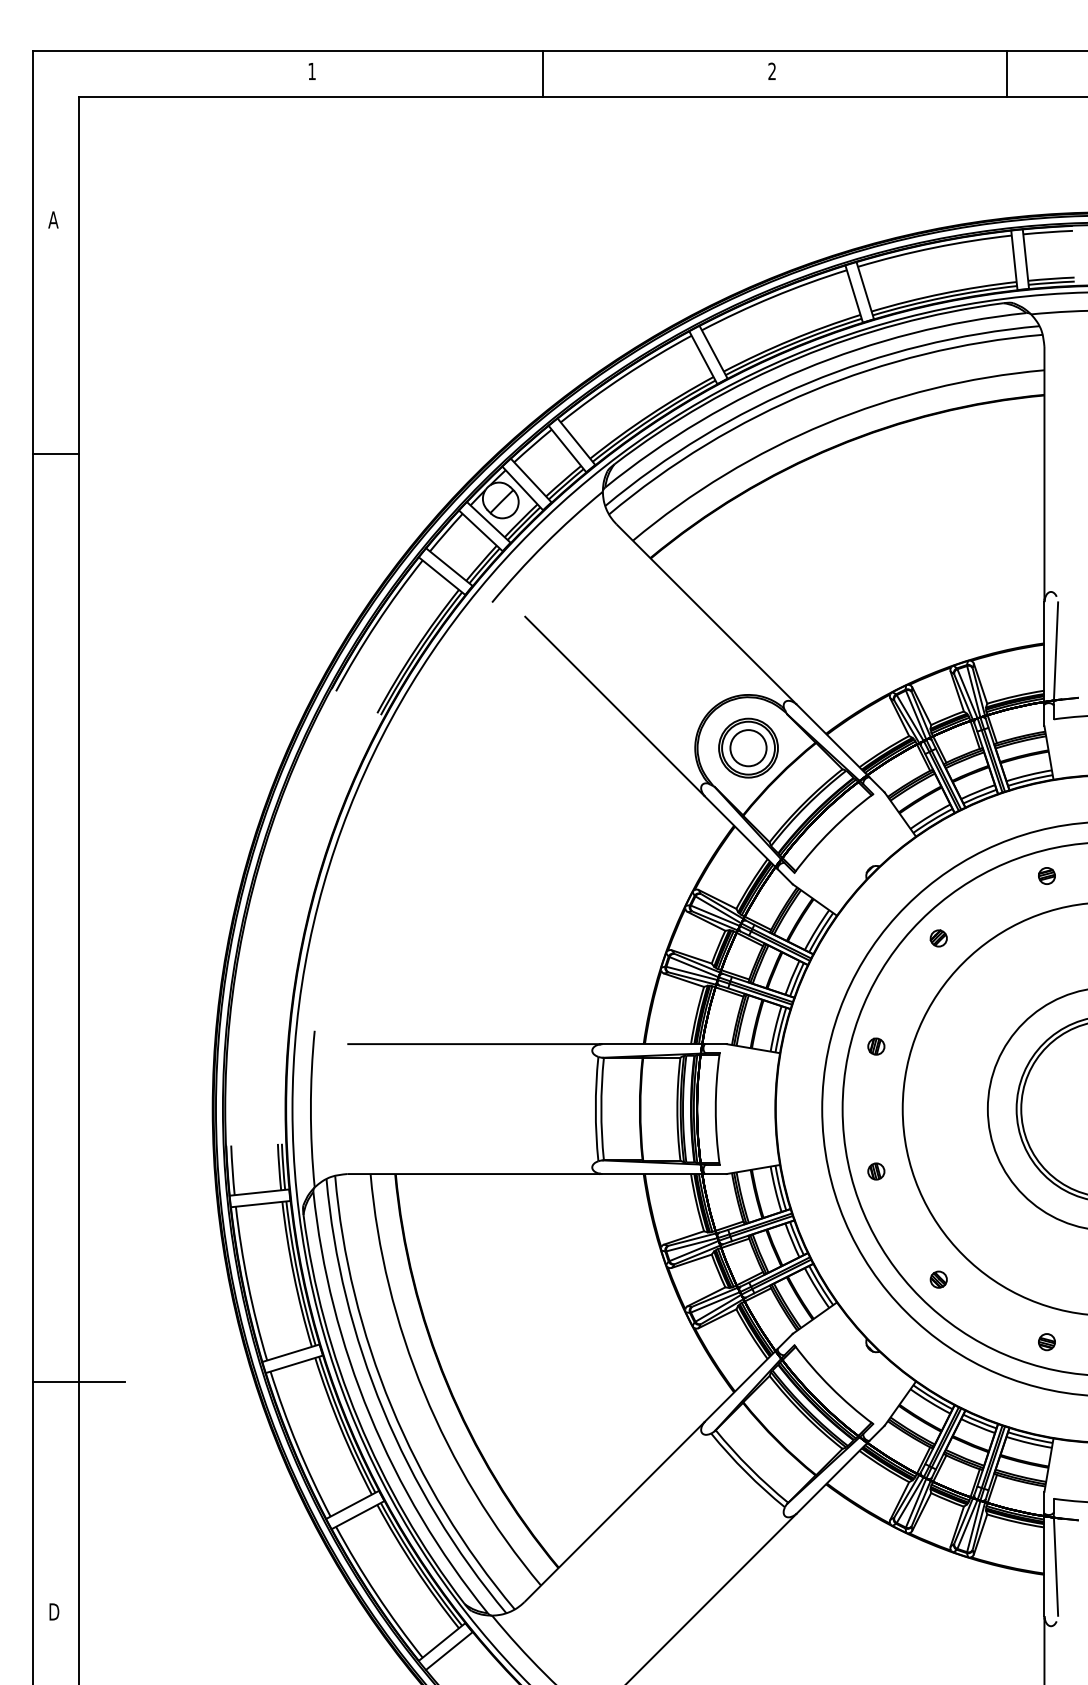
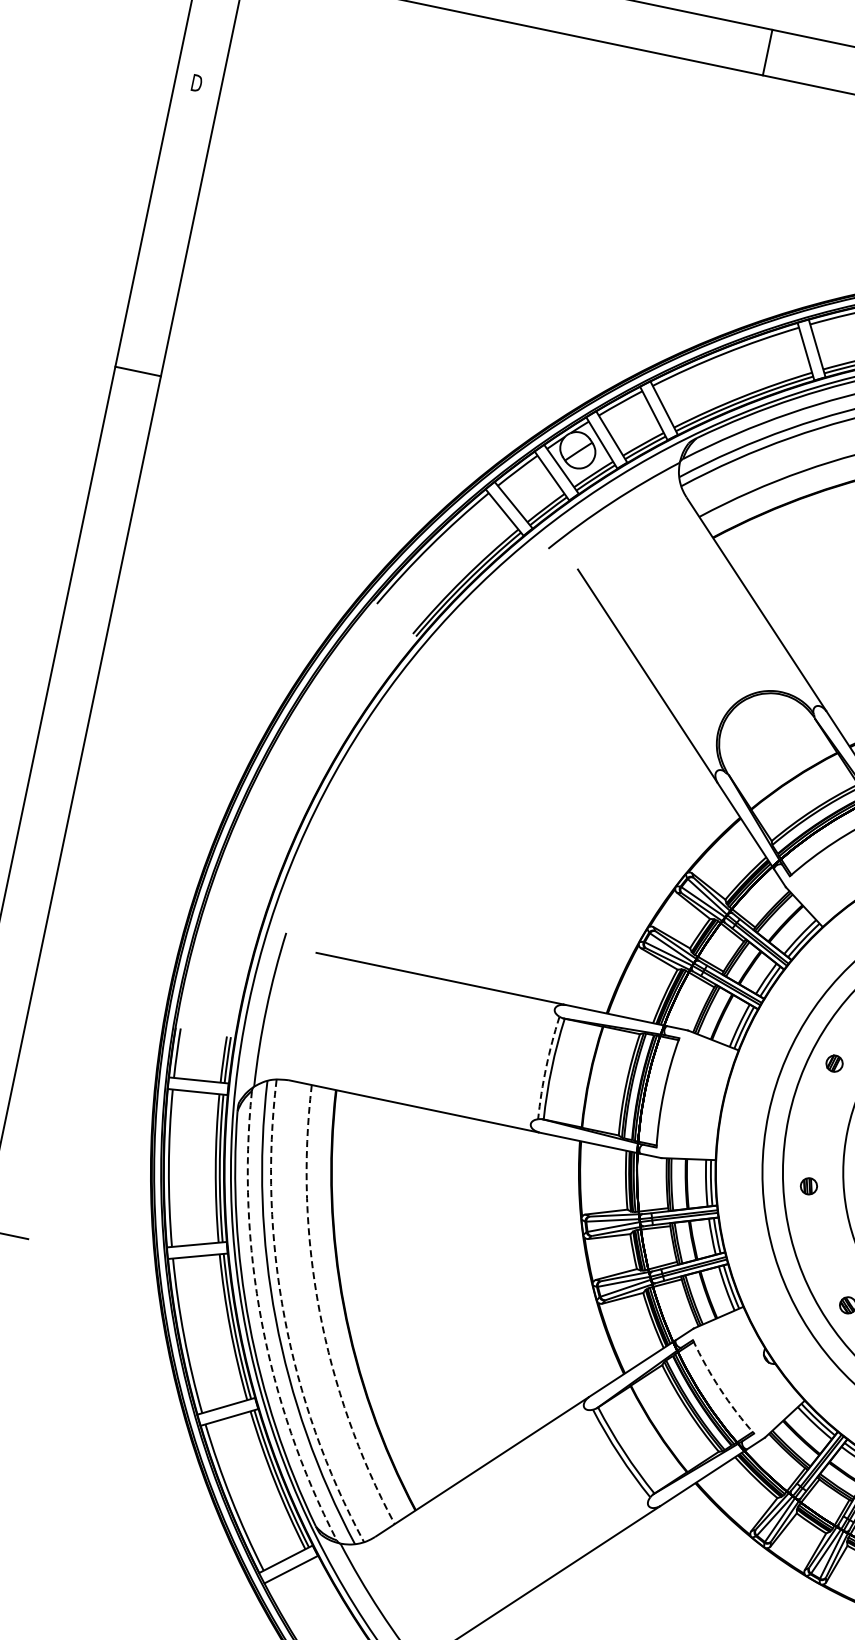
line: (542, 73) -> (767, 52), moved
text: (53, 219) -> (196, 82), A -> D
line: (55, 454) -> (137, 371), moved
part: (748, 747) -> (770, 743), removed
arc: (595, 1109) -> (545, 1067), solid -> dashed
arc: (831, 1387) -> (720, 1389), solid -> dashed
arc: (424, 1392) -> (319, 1310), solid -> dashed
arc: (391, 1406) -> (284, 1317), solid -> dashed
arc: (370, 1415) -> (262, 1322), solid -> dashed

